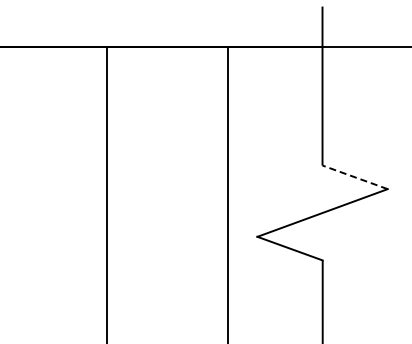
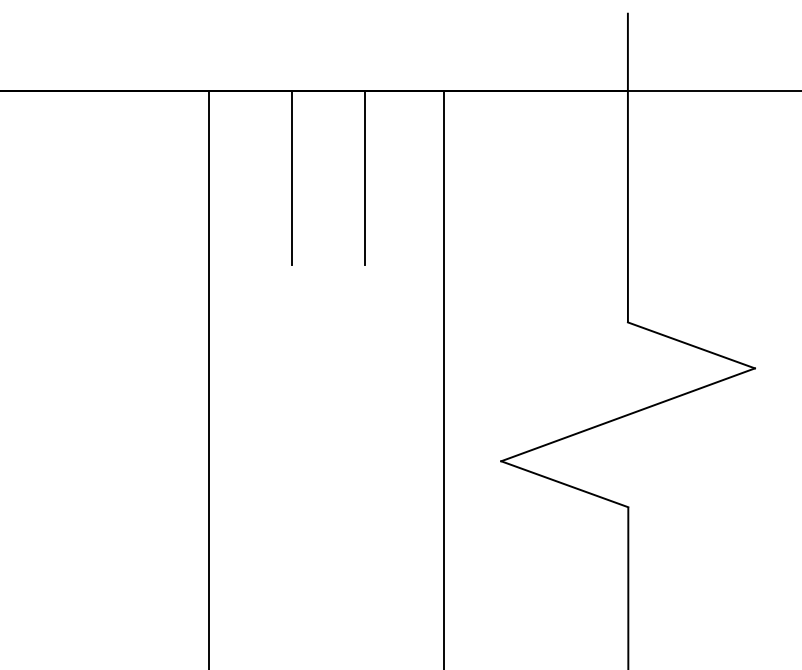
line: (149, 91) -> (290, 178), added
line: (187, 91) -> (364, 178), added
line: (355, 177) -> (692, 345), dashed -> solid

